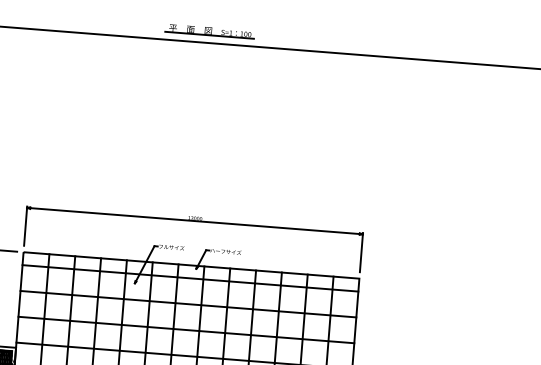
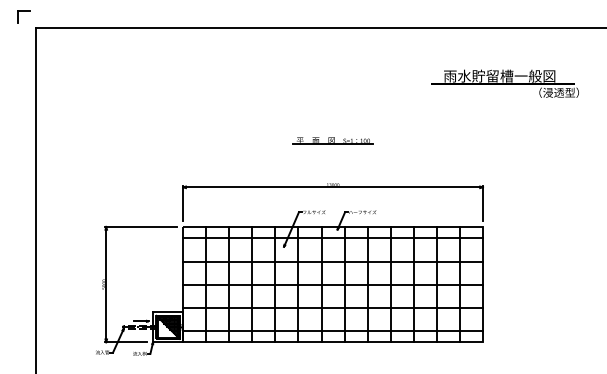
part: (209, 30) -> (332, 140), moved
part: (396, 119) -> (504, 83), added

